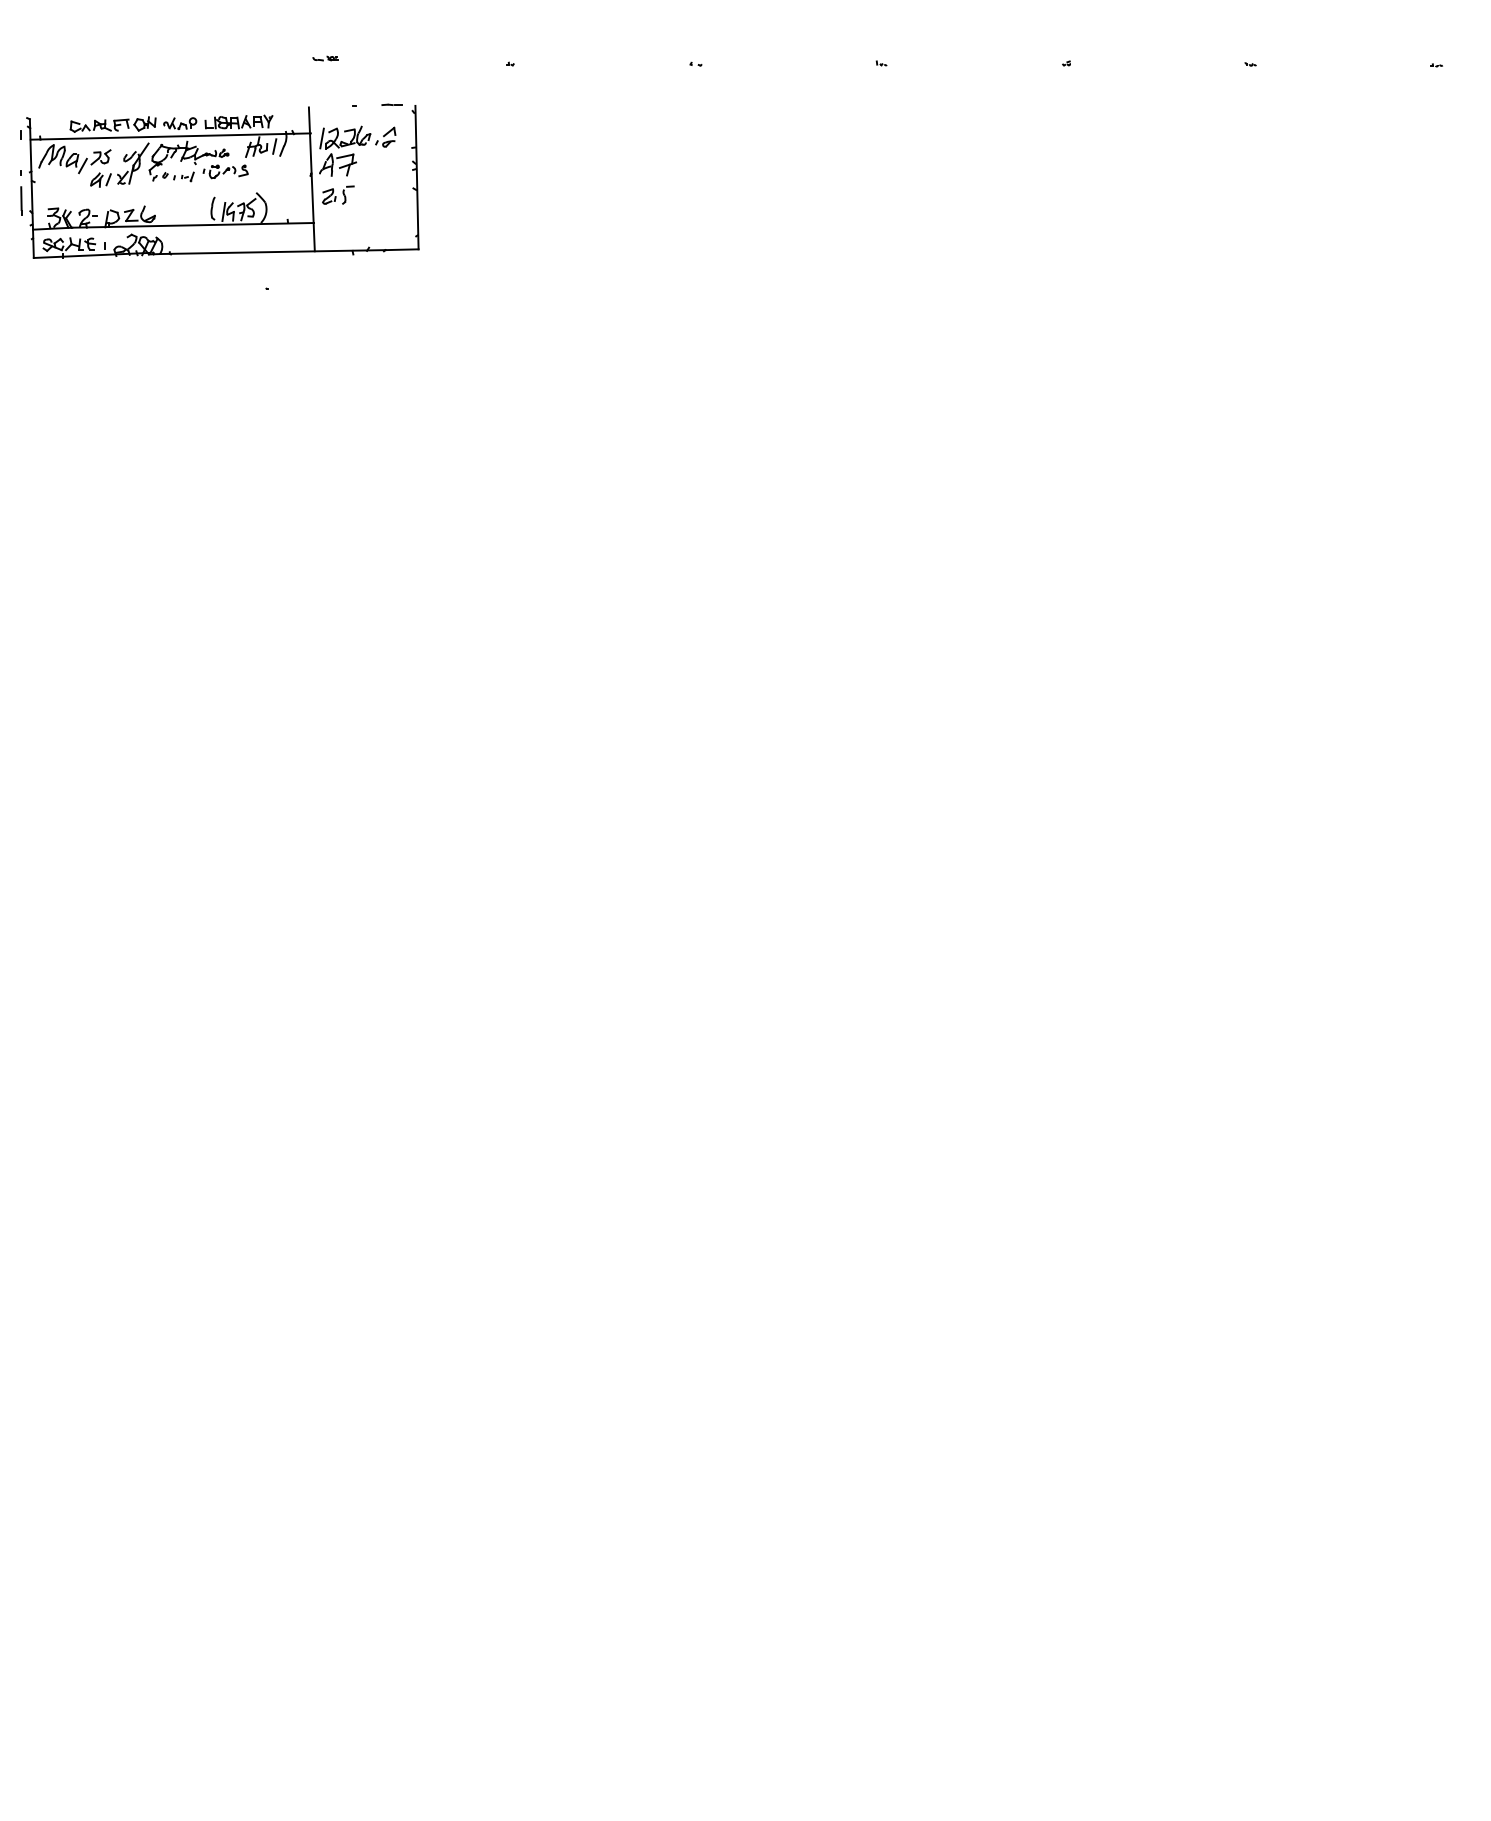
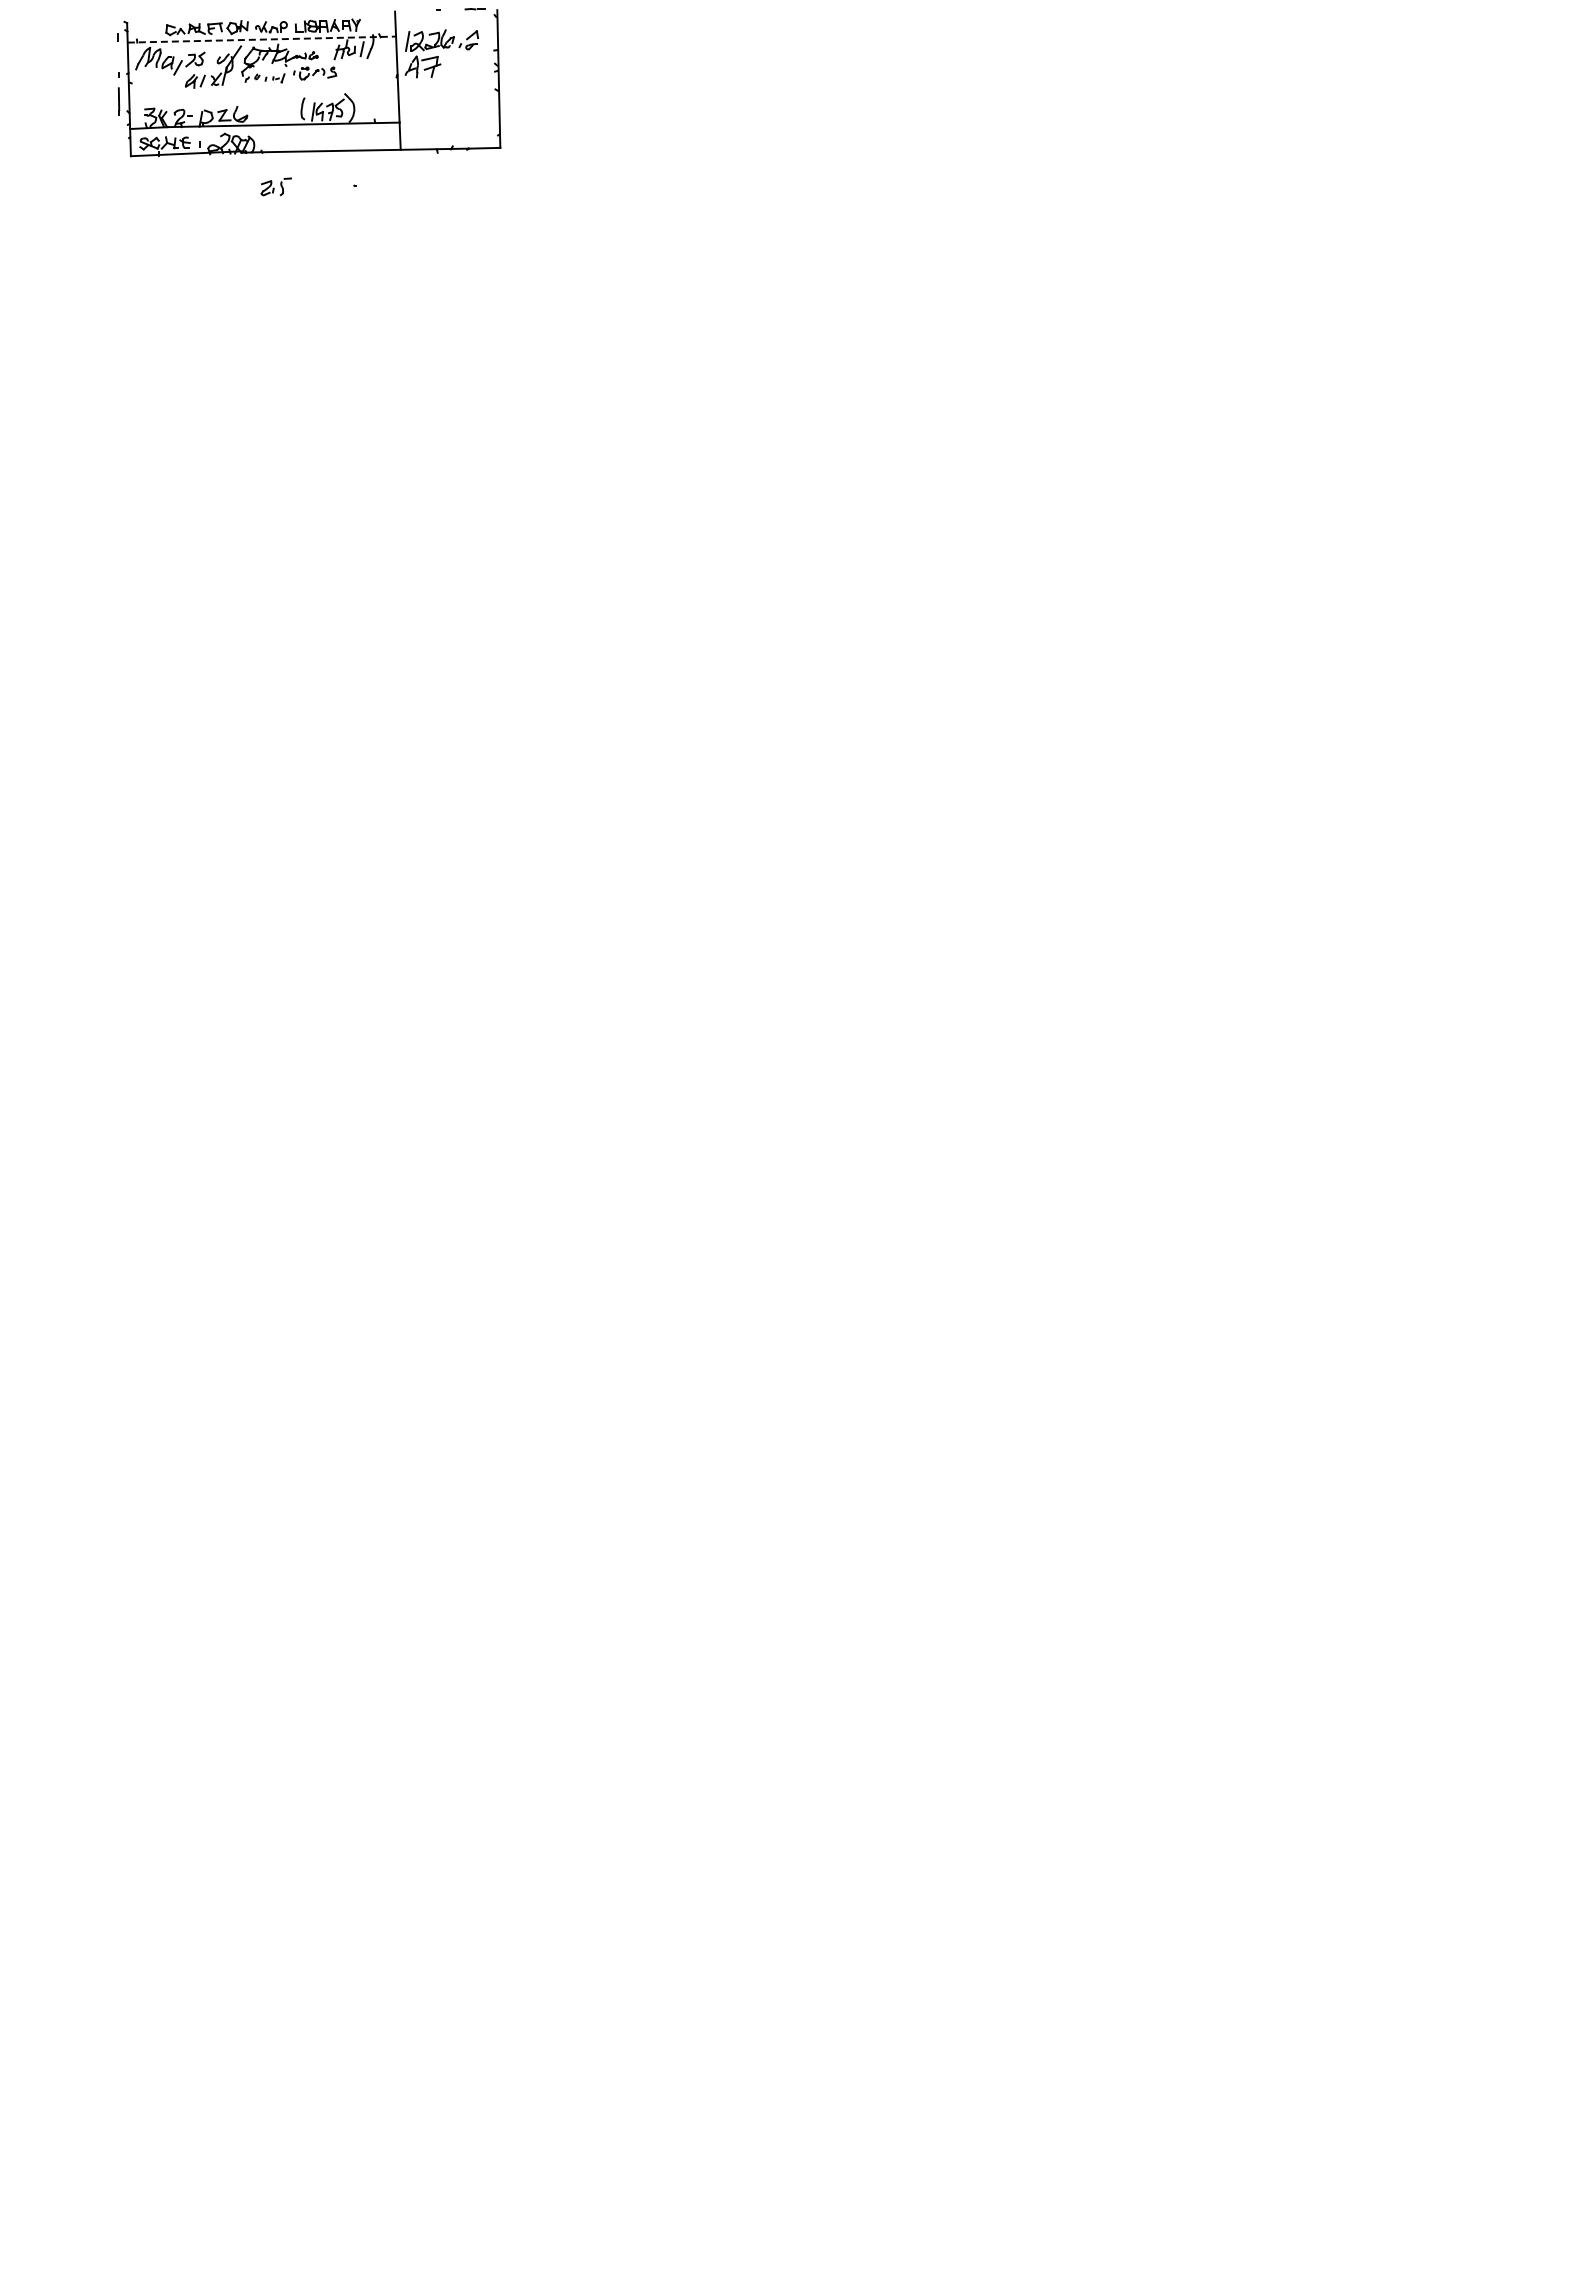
line: (170, 136) -> (262, 39), solid -> dashed
part: (337, 194) -> (275, 186), moved

